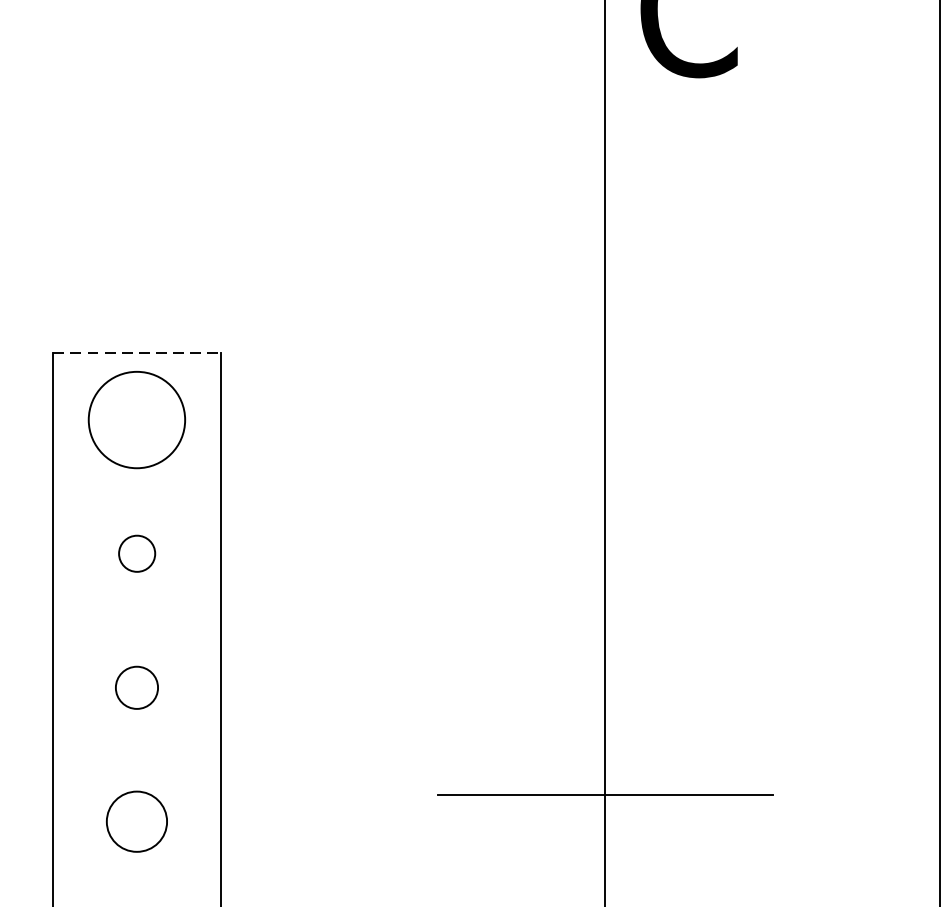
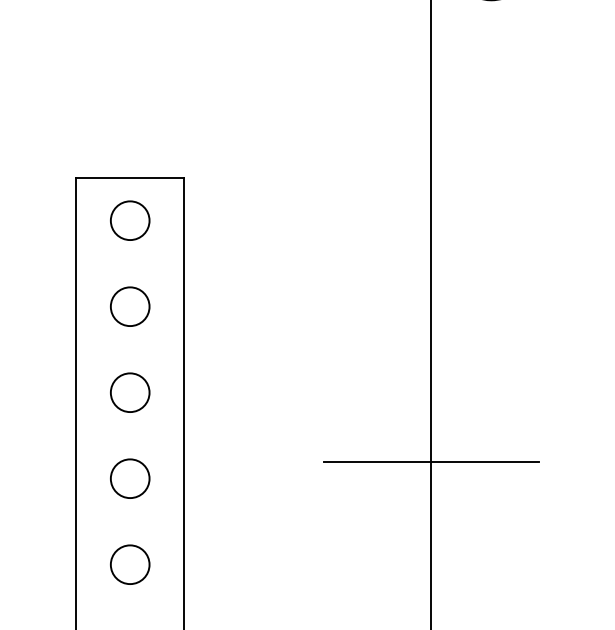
line: (137, 352) -> (130, 177), dashed -> solid
circle: (135, 419) -> (129, 220), size x0.62
circle: (137, 553) -> (130, 306), size x1.67
circle: (135, 687) -> (129, 392), size x1.43

